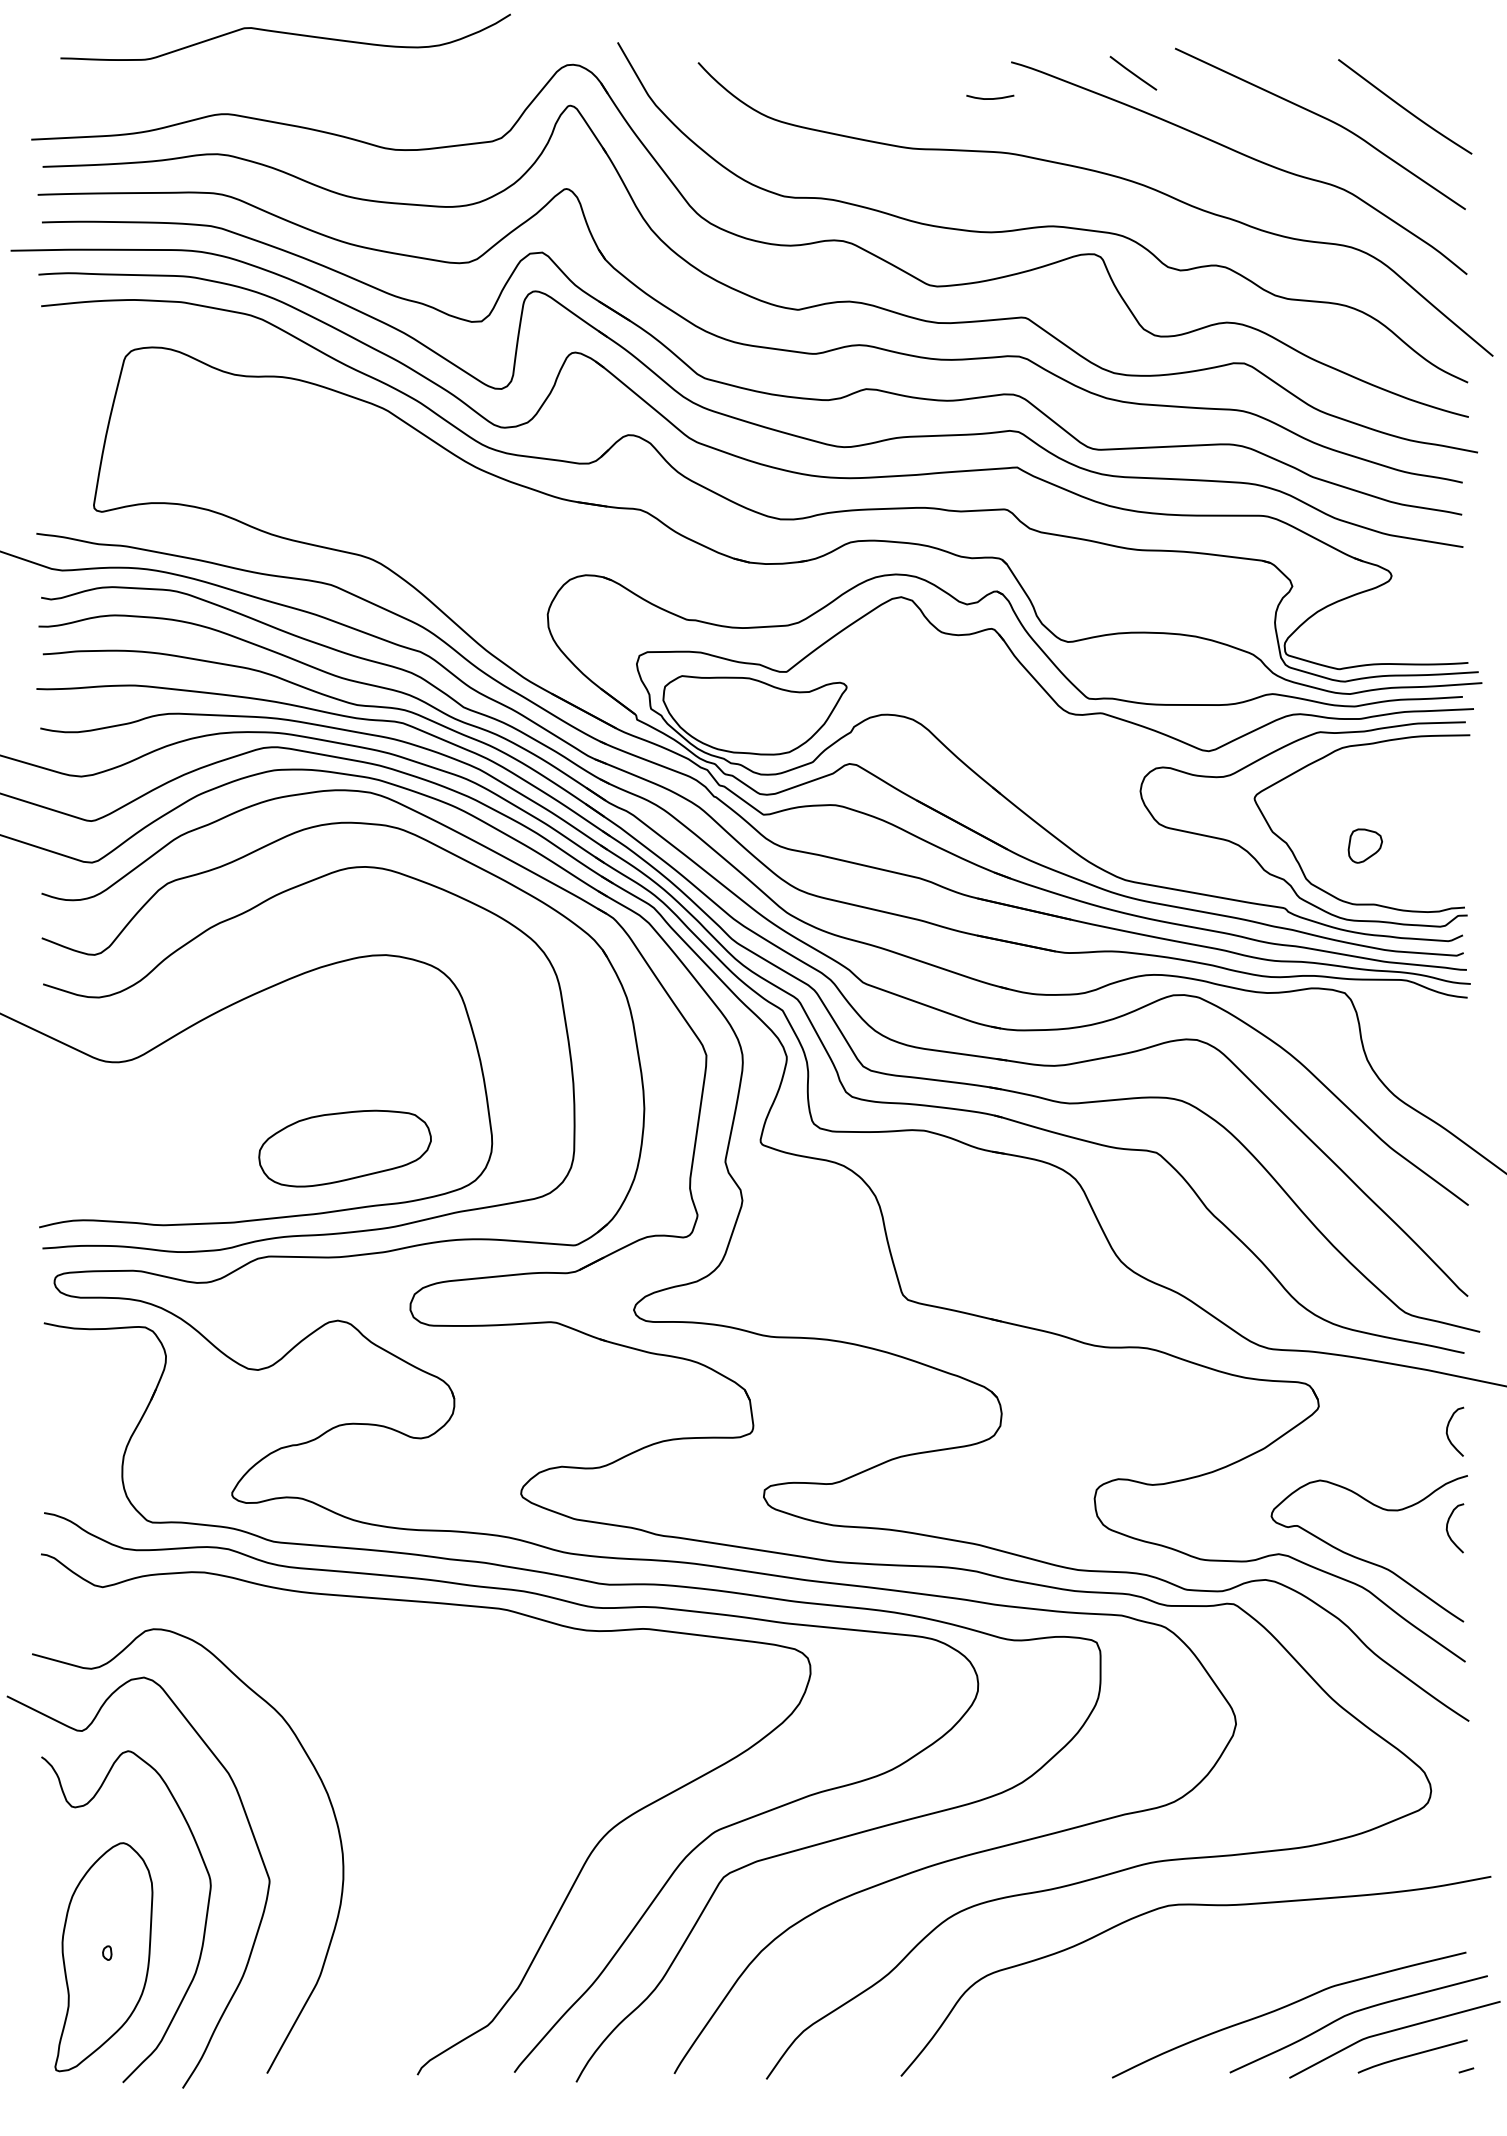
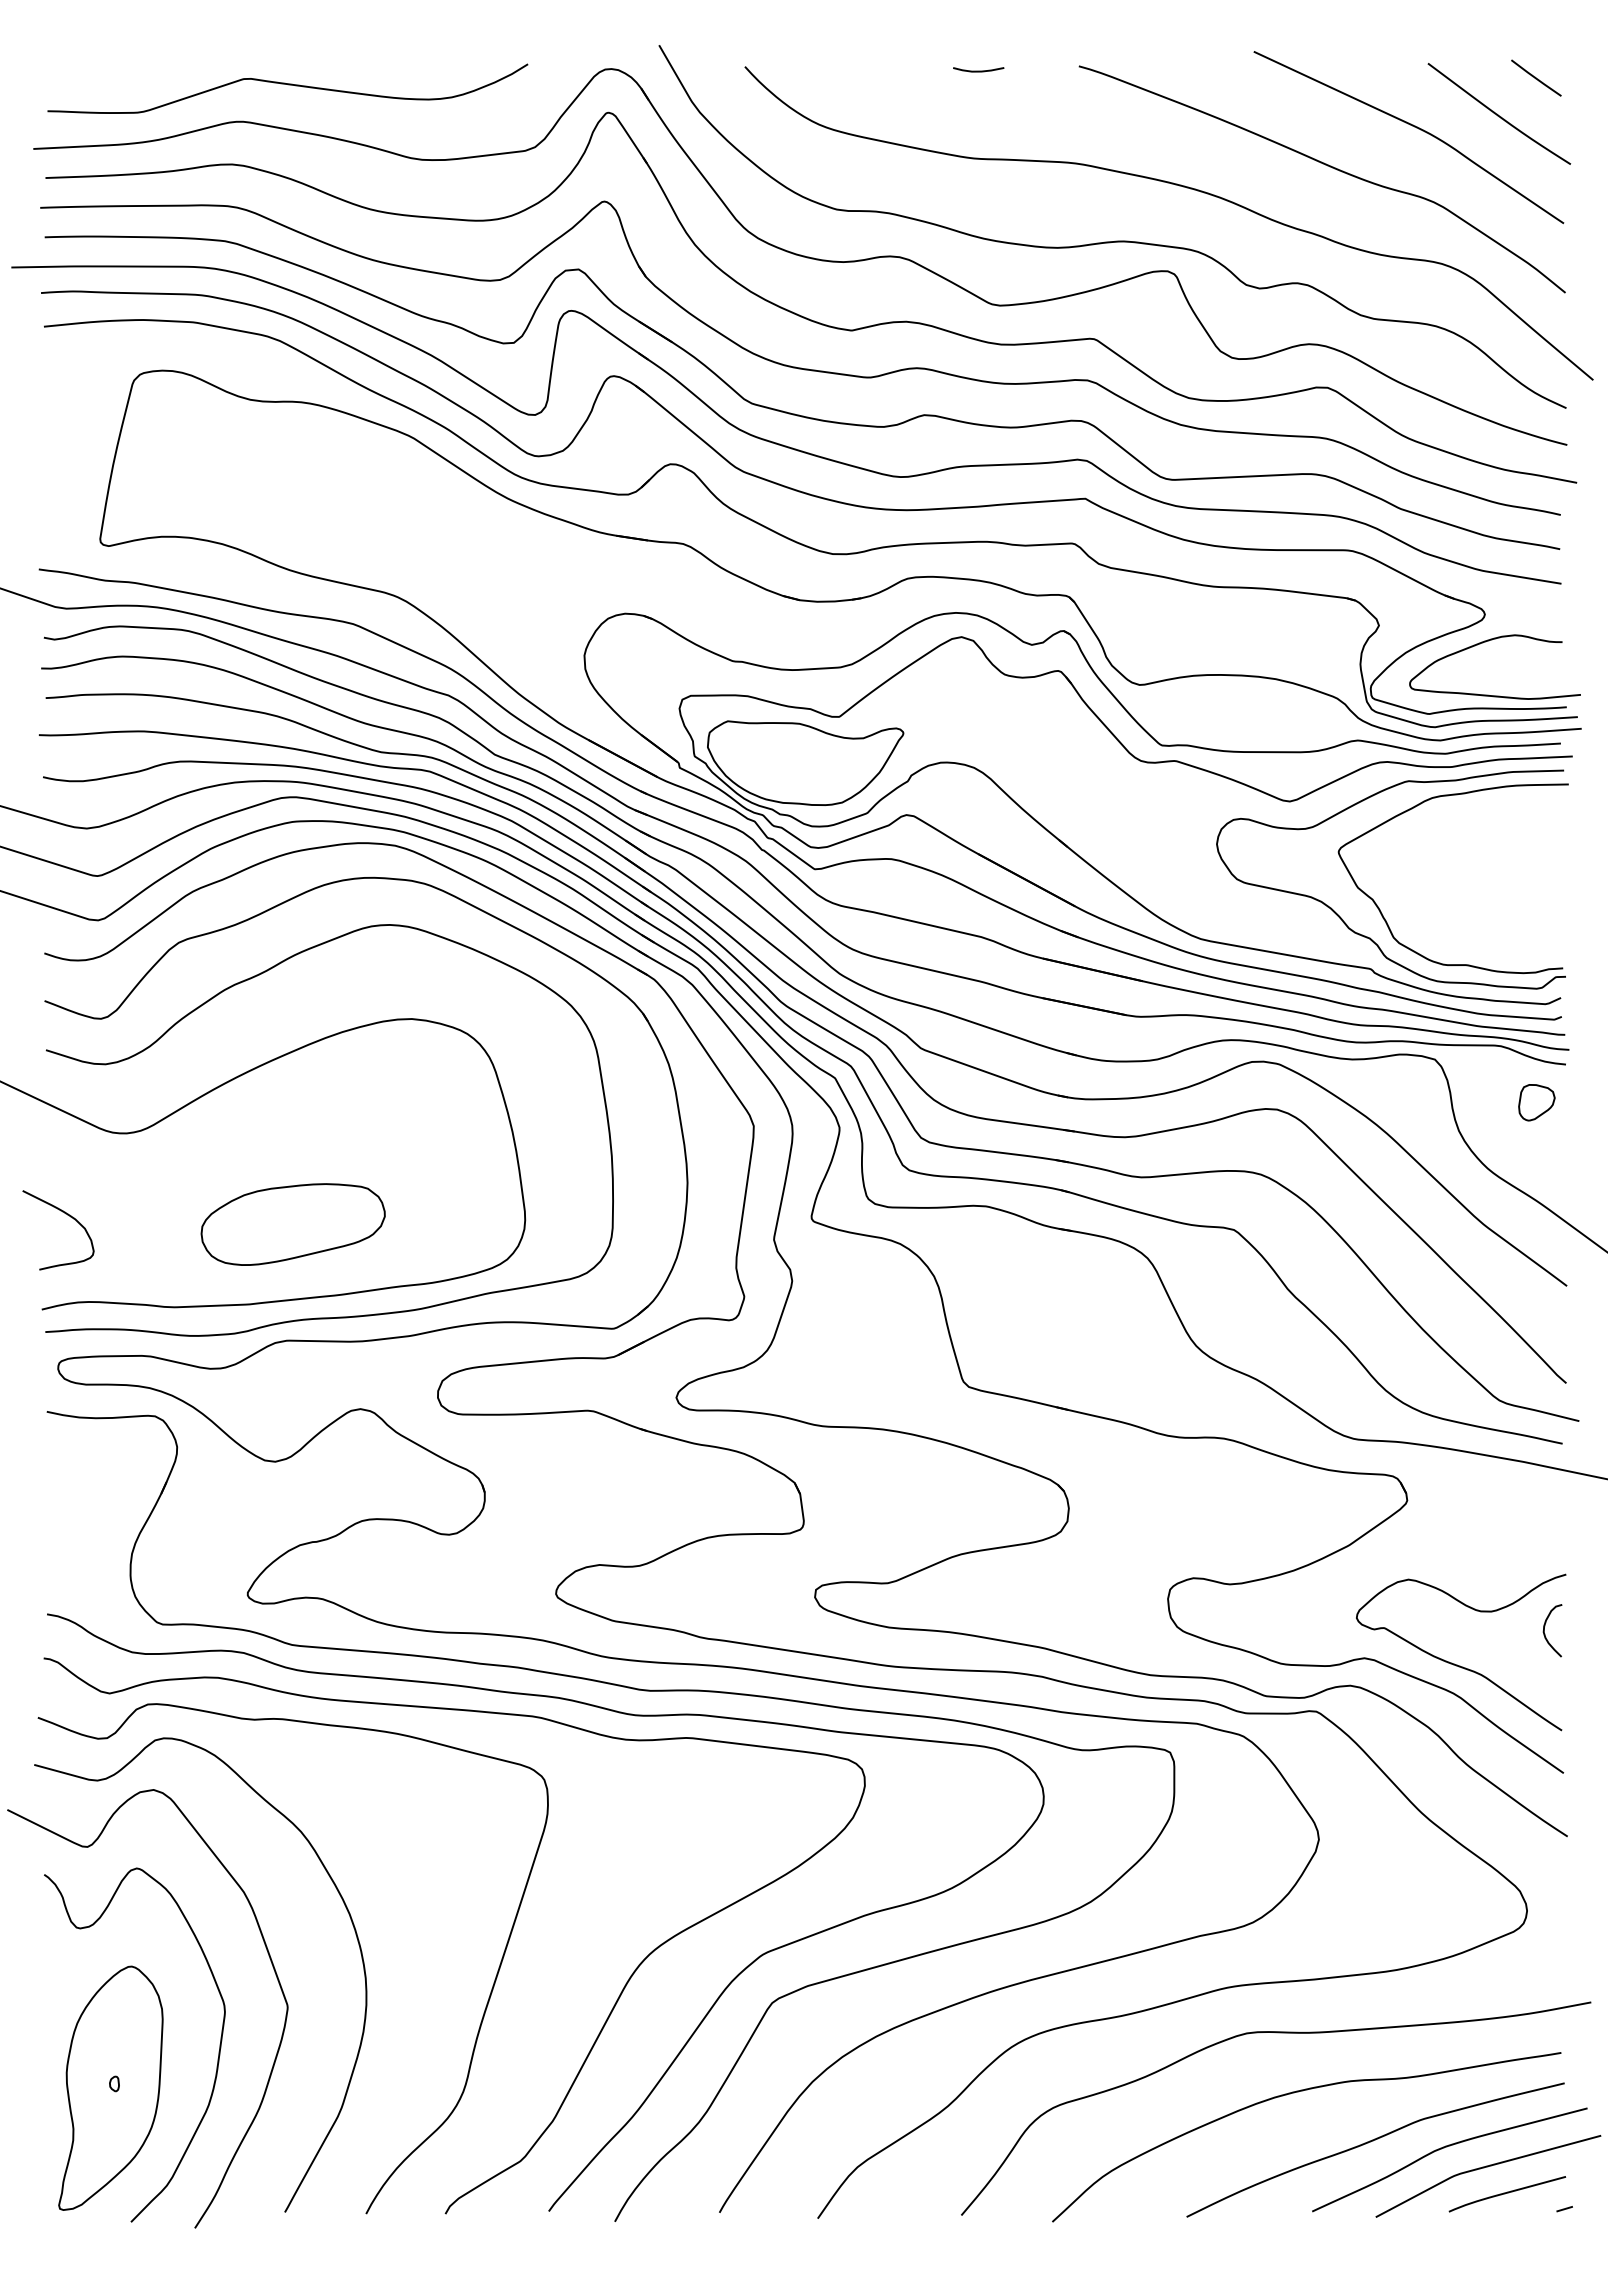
curve: (286, 34) -> (288, 85), moved
line: (1133, 72) -> (1536, 77), moved
curve: (990, 97) -> (978, 70), moved
curve: (1395, 601) -> (1489, 641), added
part: (1365, 845) -> (1536, 1102), moved
curve: (61, 1138) -> (65, 1214), added
part: (344, 1148) -> (292, 1224), moved
curve: (1448, 1434) -> (1545, 1530), removed
curve: (452, 1888) -> (482, 2015), added
curve: (1213, 1962) -> (1294, 2093), added

